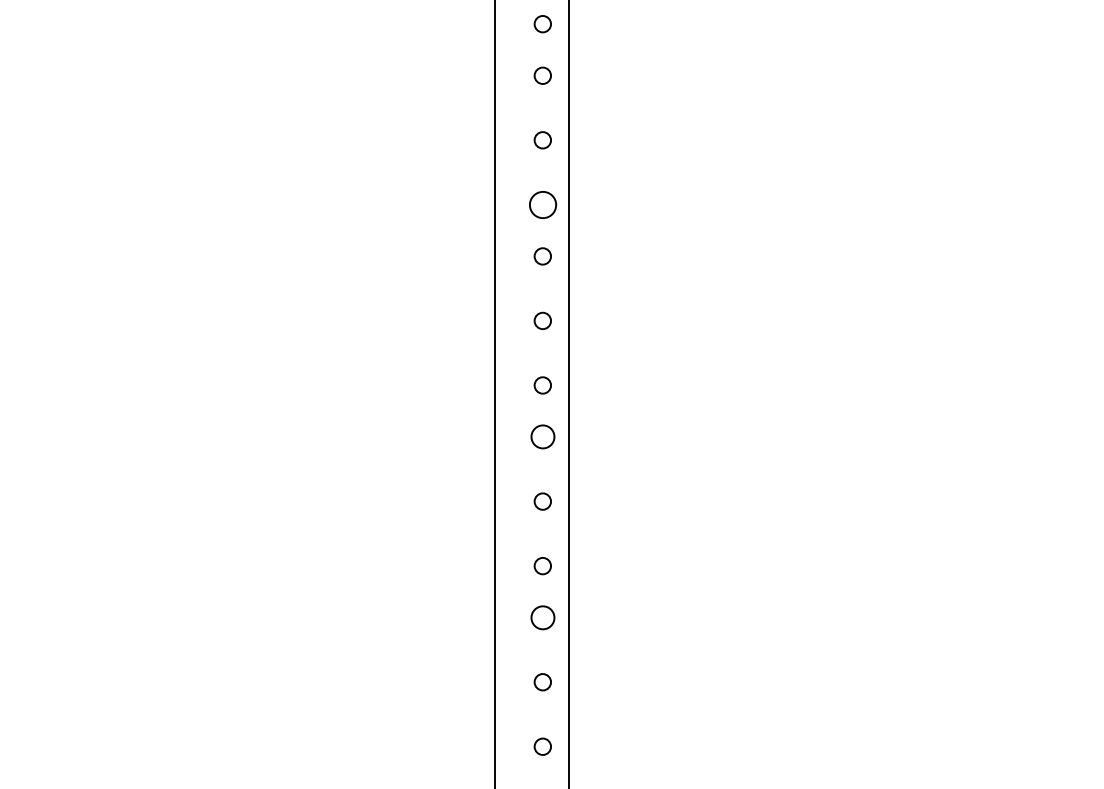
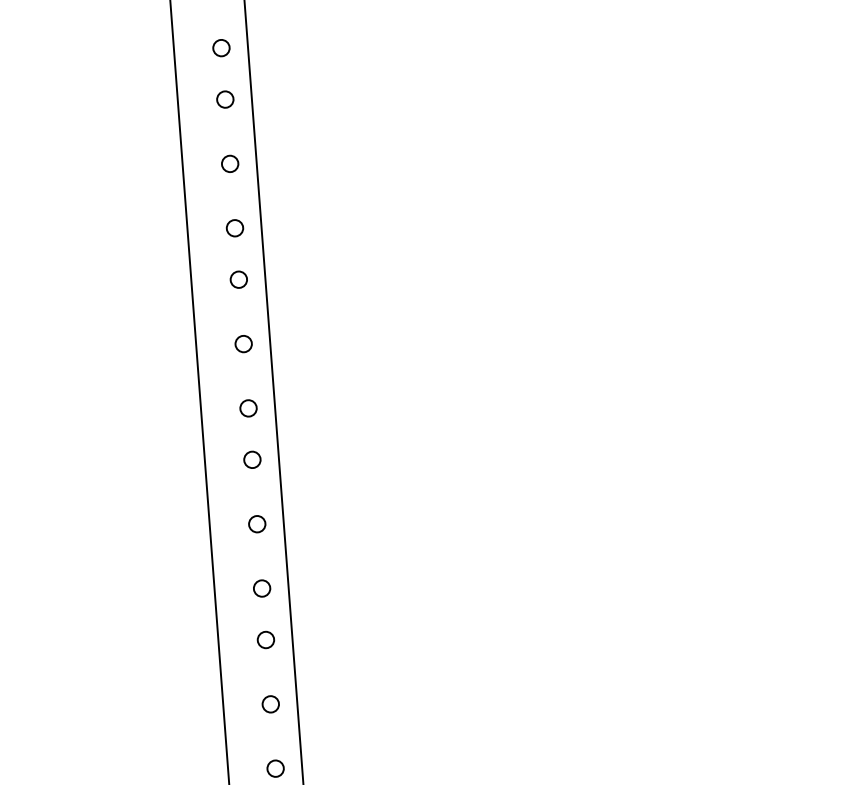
circle: (542, 204) -> (234, 227), size x0.62
circle: (542, 437) -> (252, 460), size x0.71
circle: (542, 617) -> (265, 639), size x0.71

